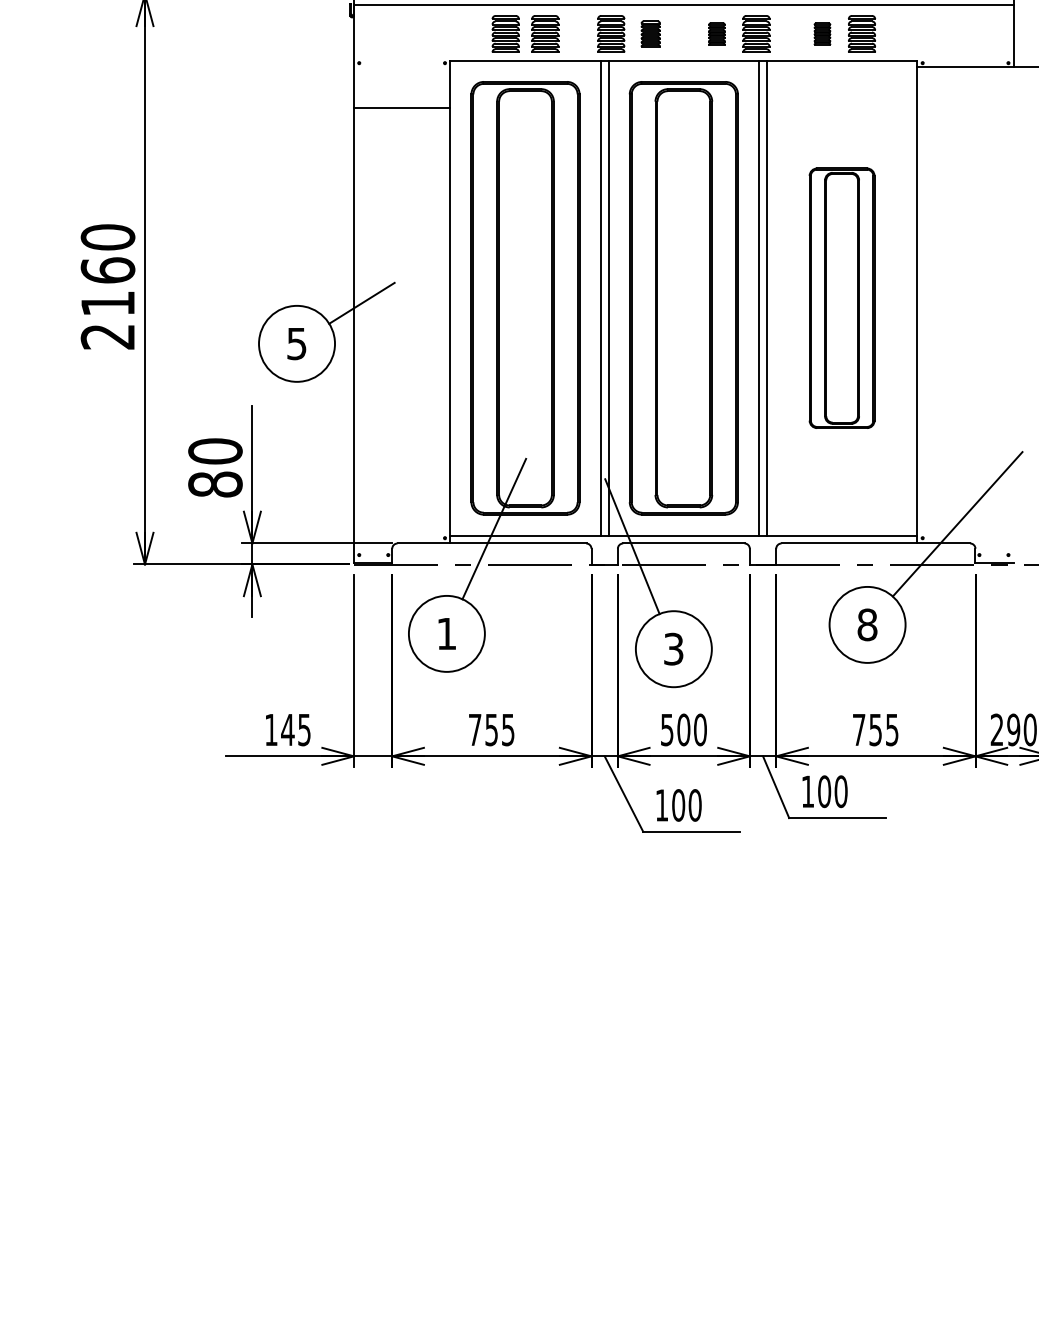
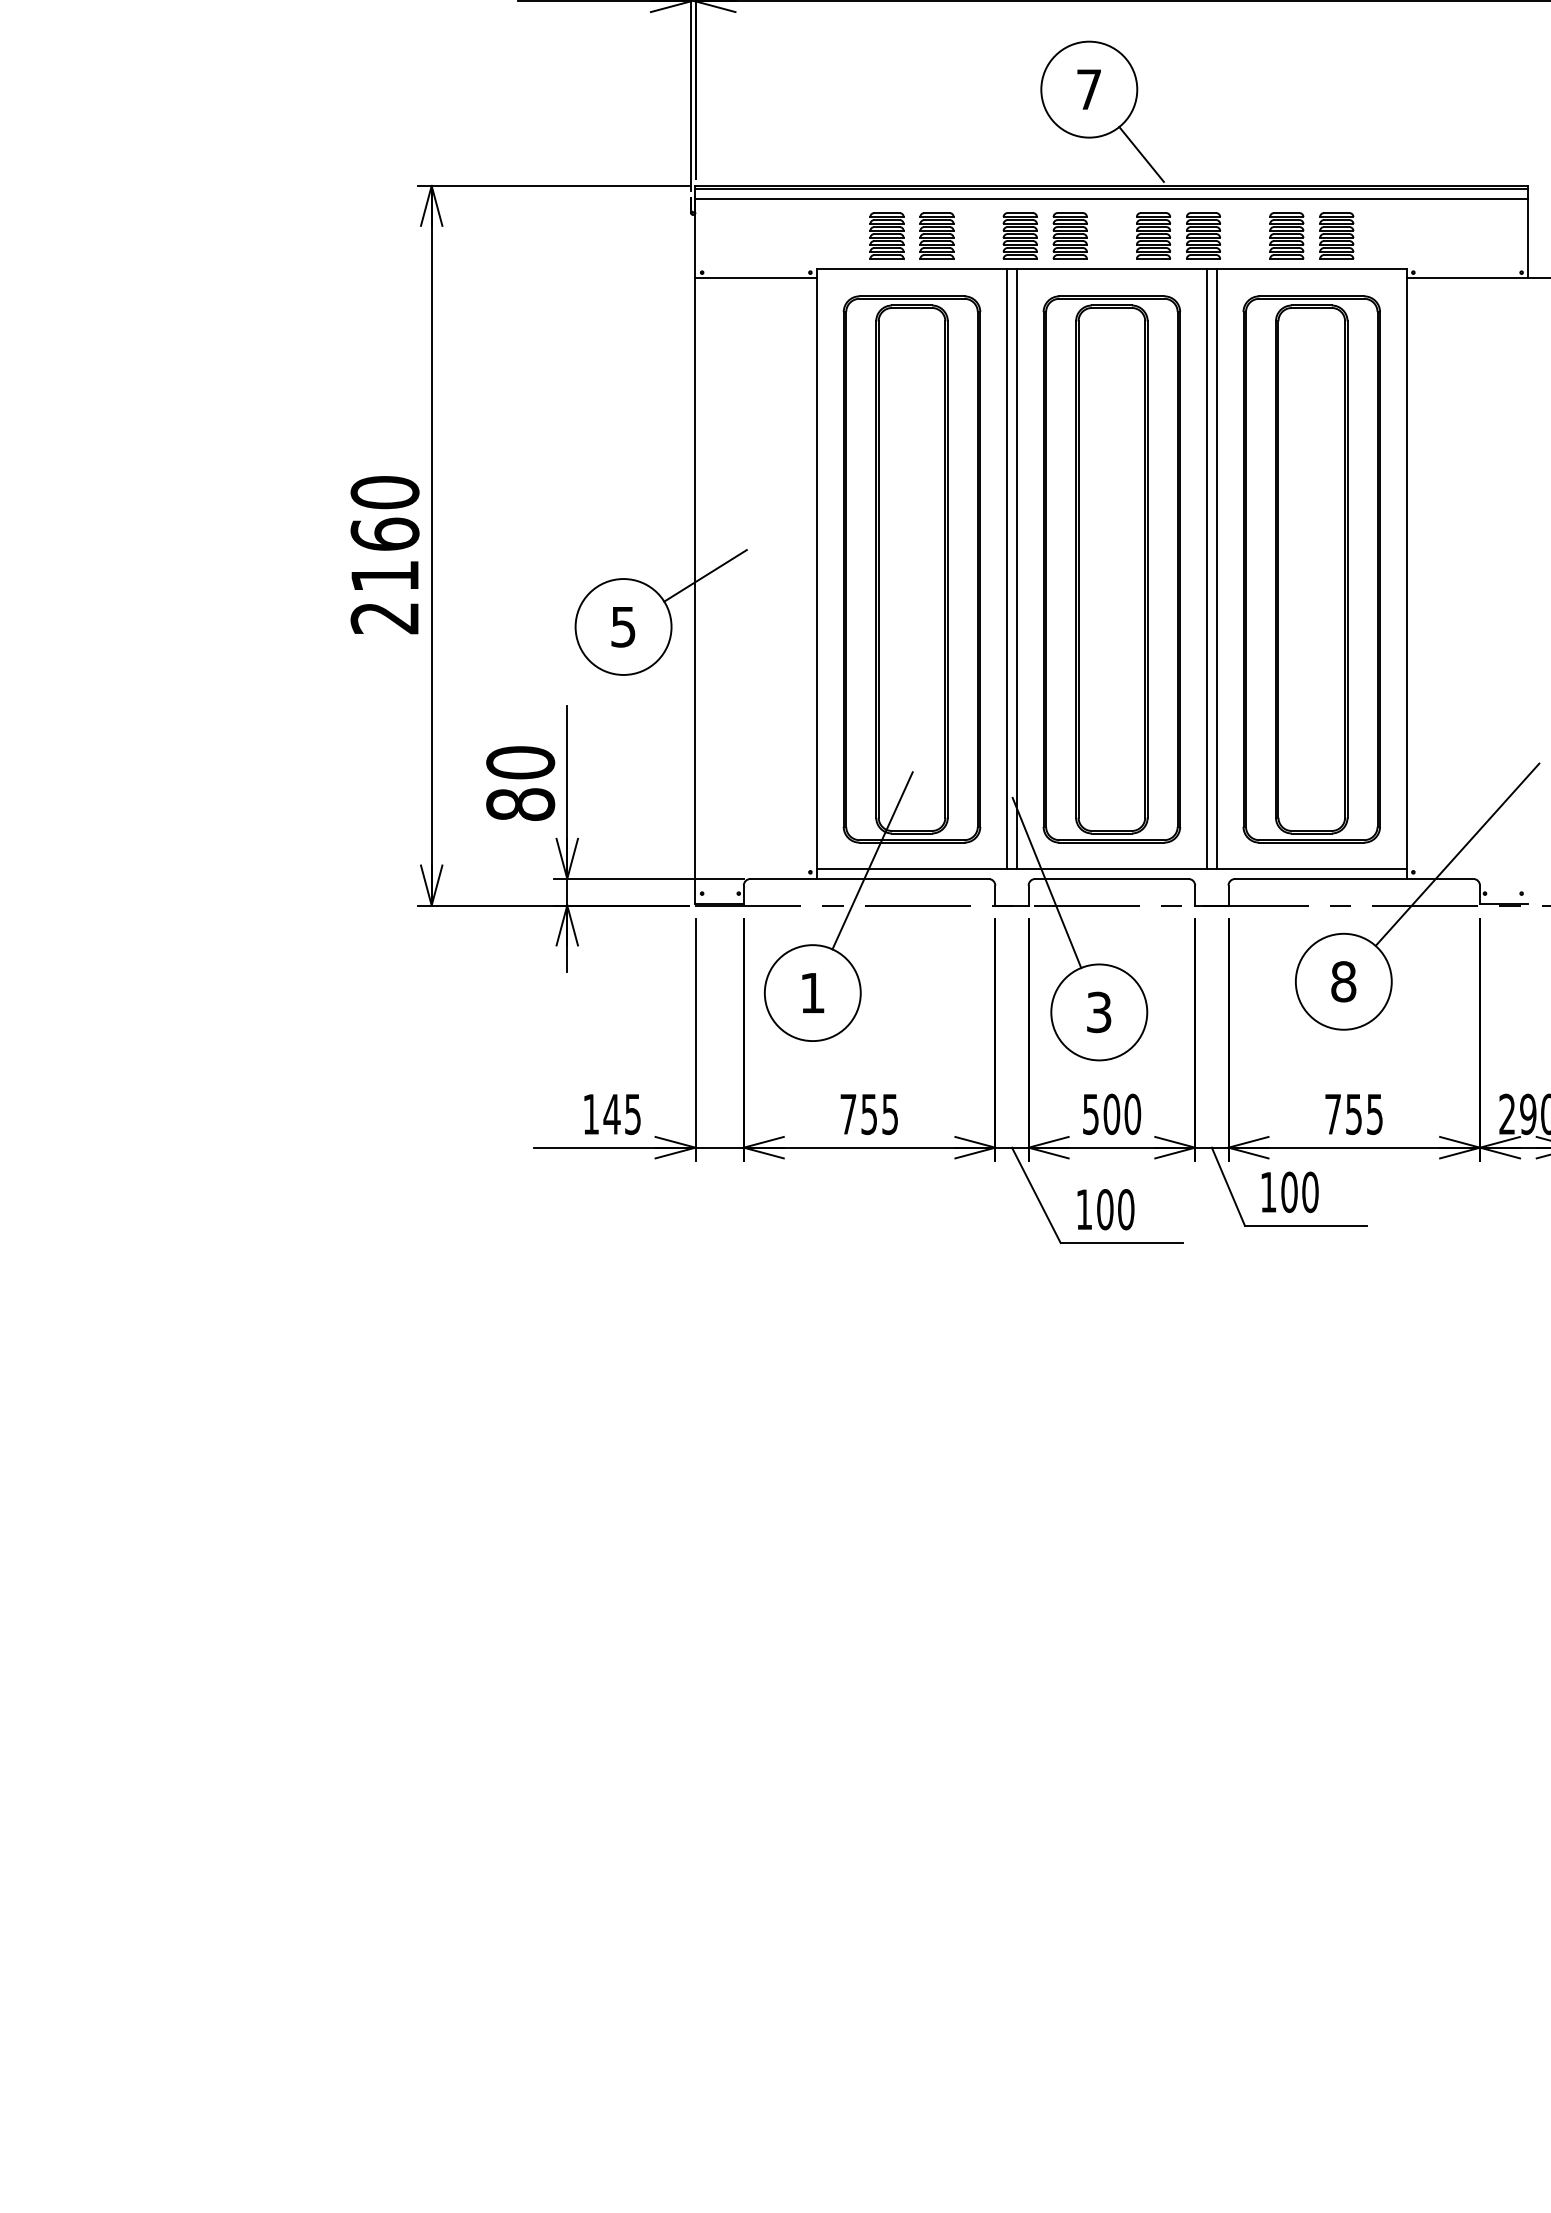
part: (650, 33) -> (1069, 235), size x1.43
part: (716, 33) -> (1153, 235), size x1.67
part: (822, 33) -> (1286, 235), size x1.67
line: (402, 108) -> (756, 277), moved
part: (841, 298) -> (1311, 569), size x1.67

